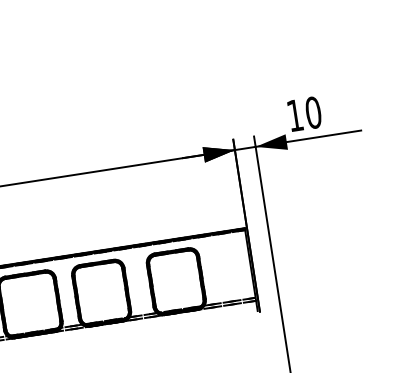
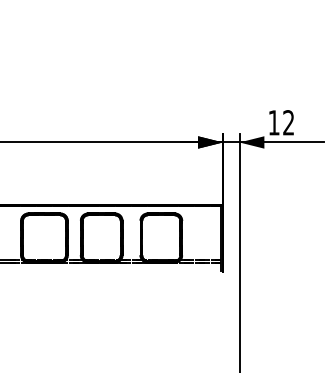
text: (313, 112) -> (288, 122), 10 -> 12

